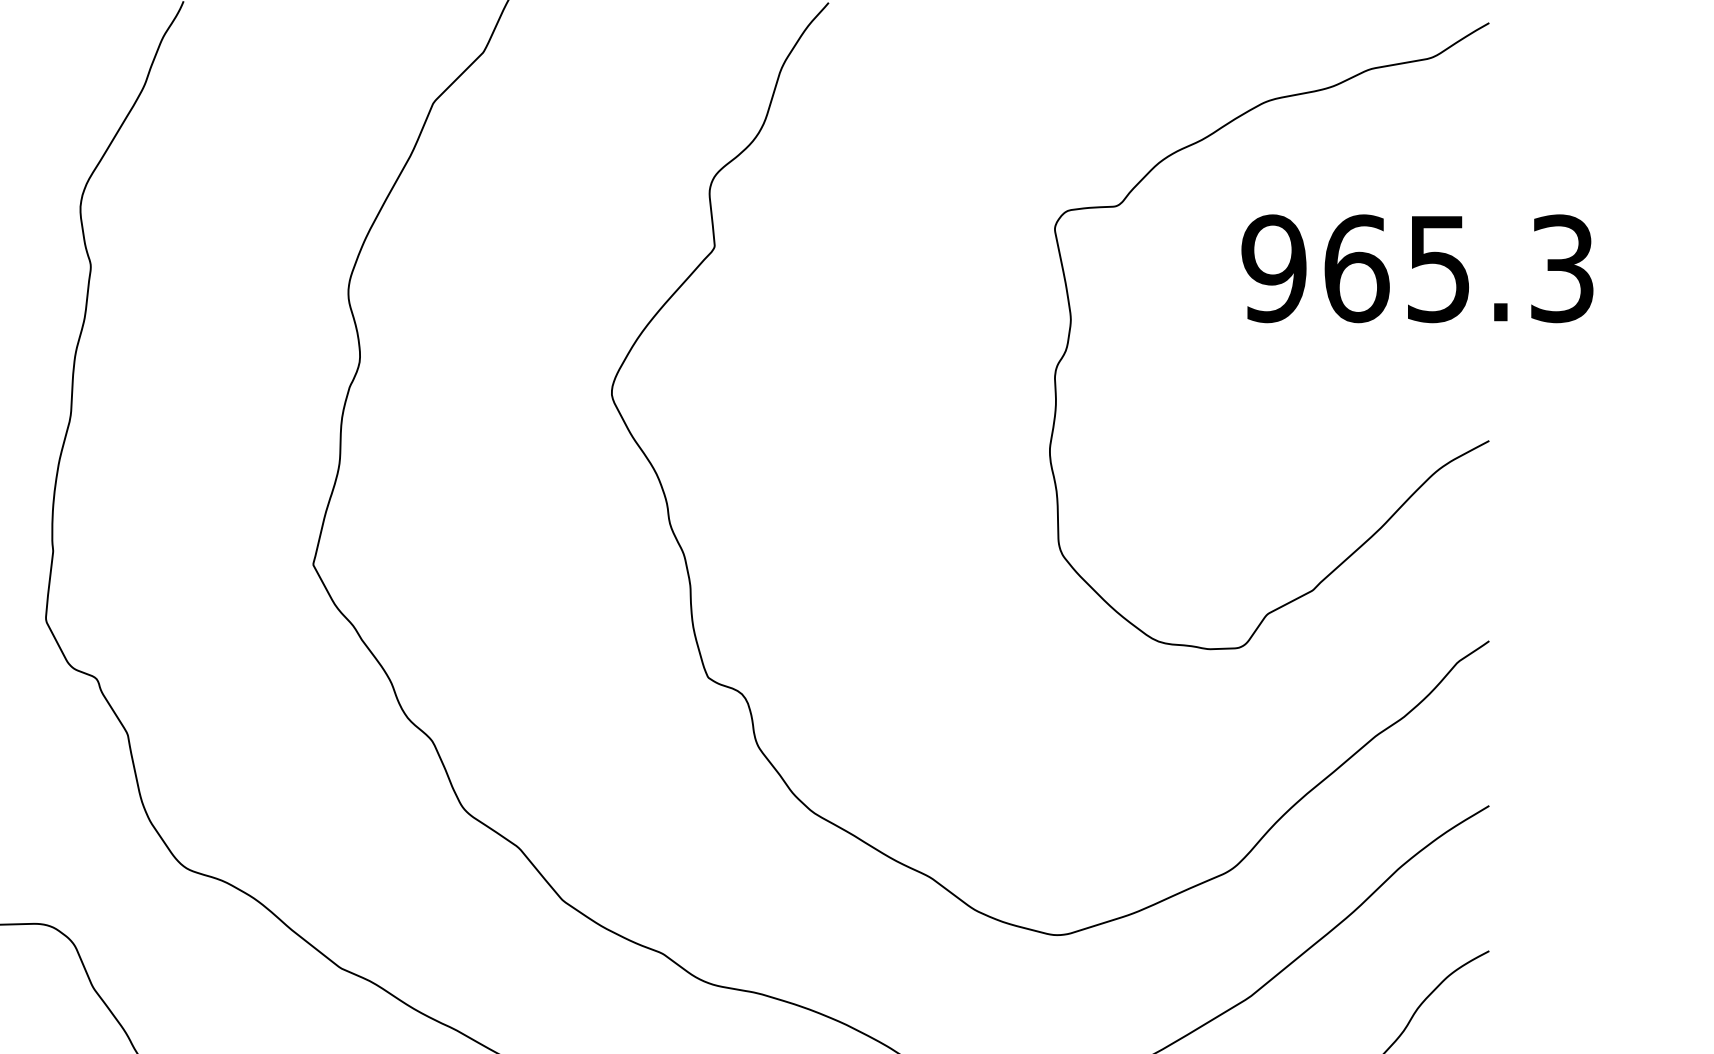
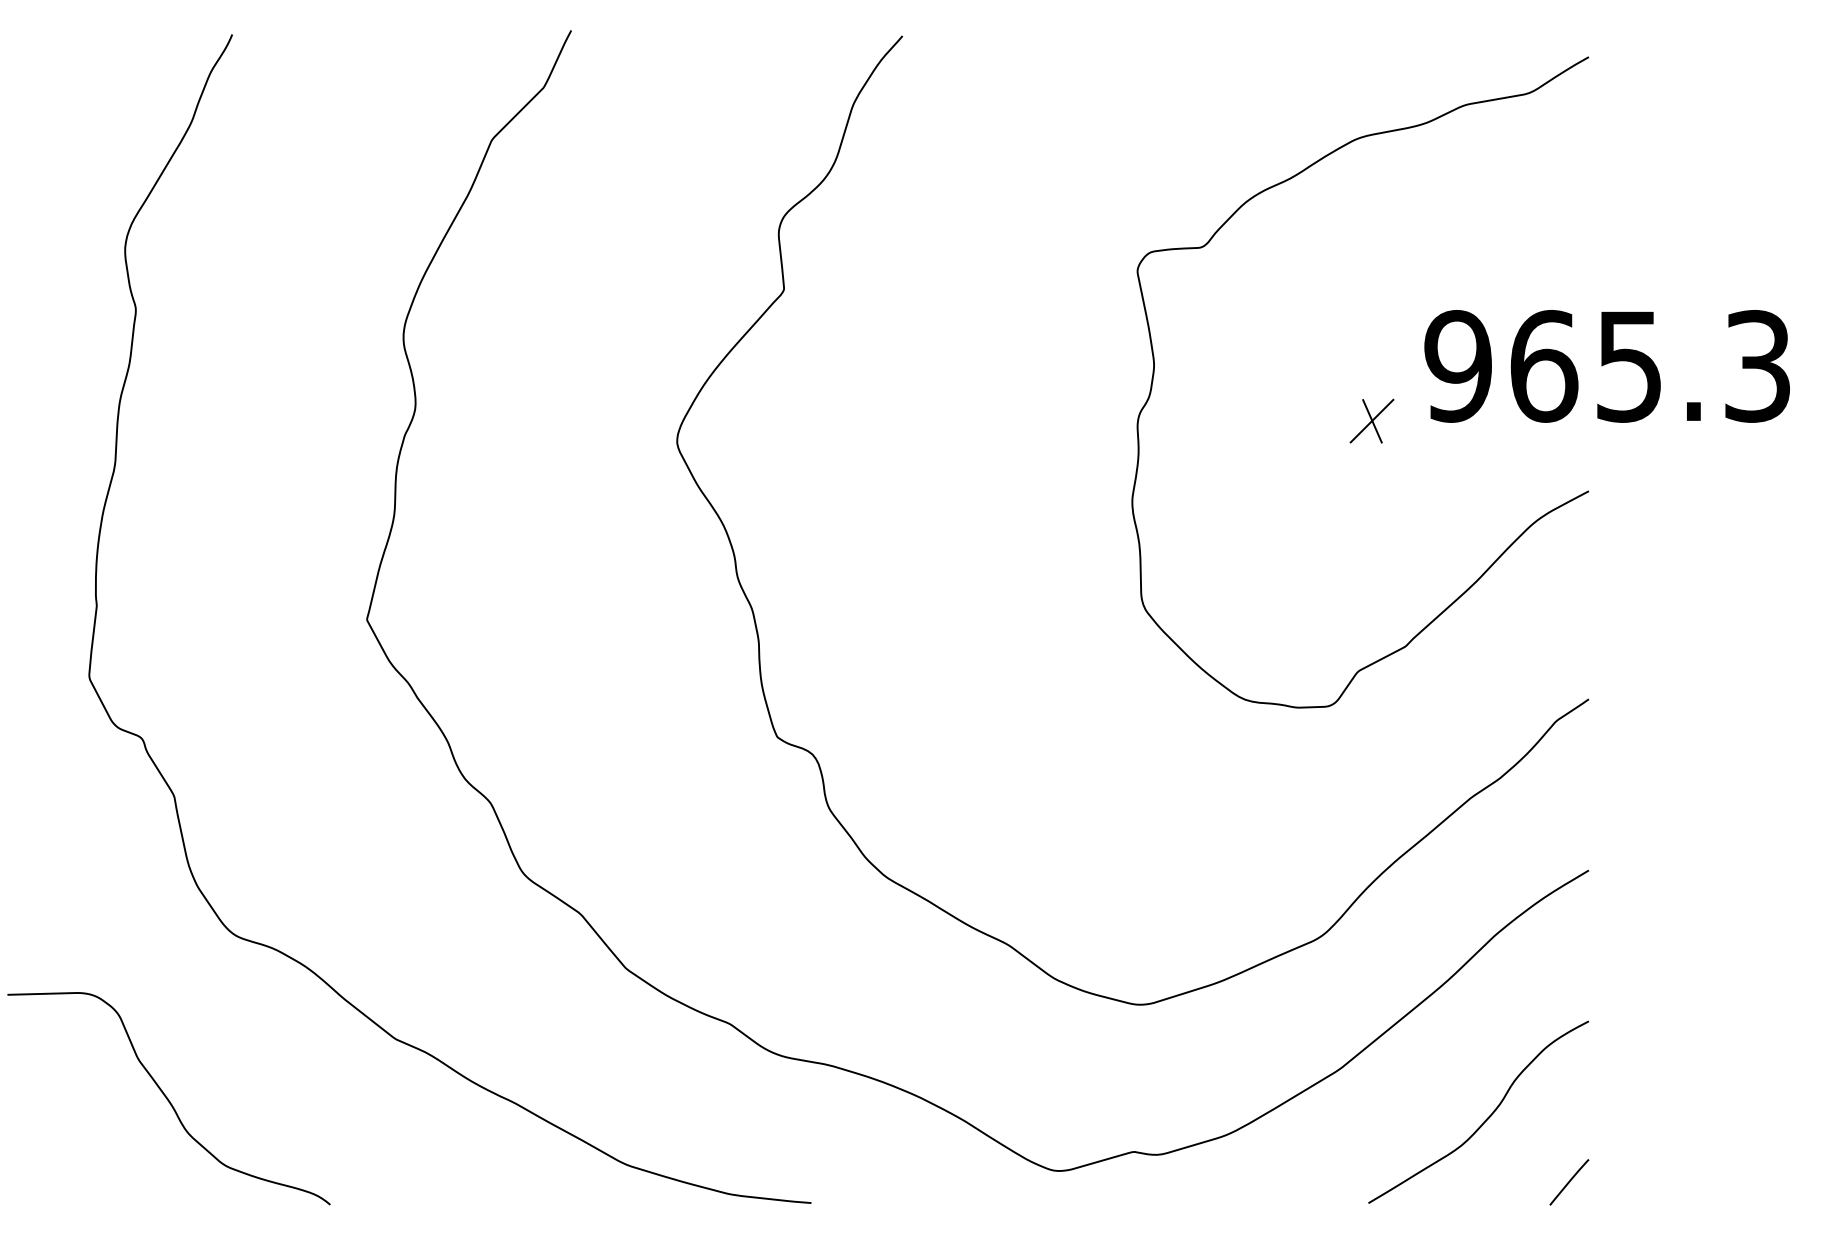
text: (1416, 268) -> (1606, 366), moved
part: (1280, 372) -> (1371, 420), added

